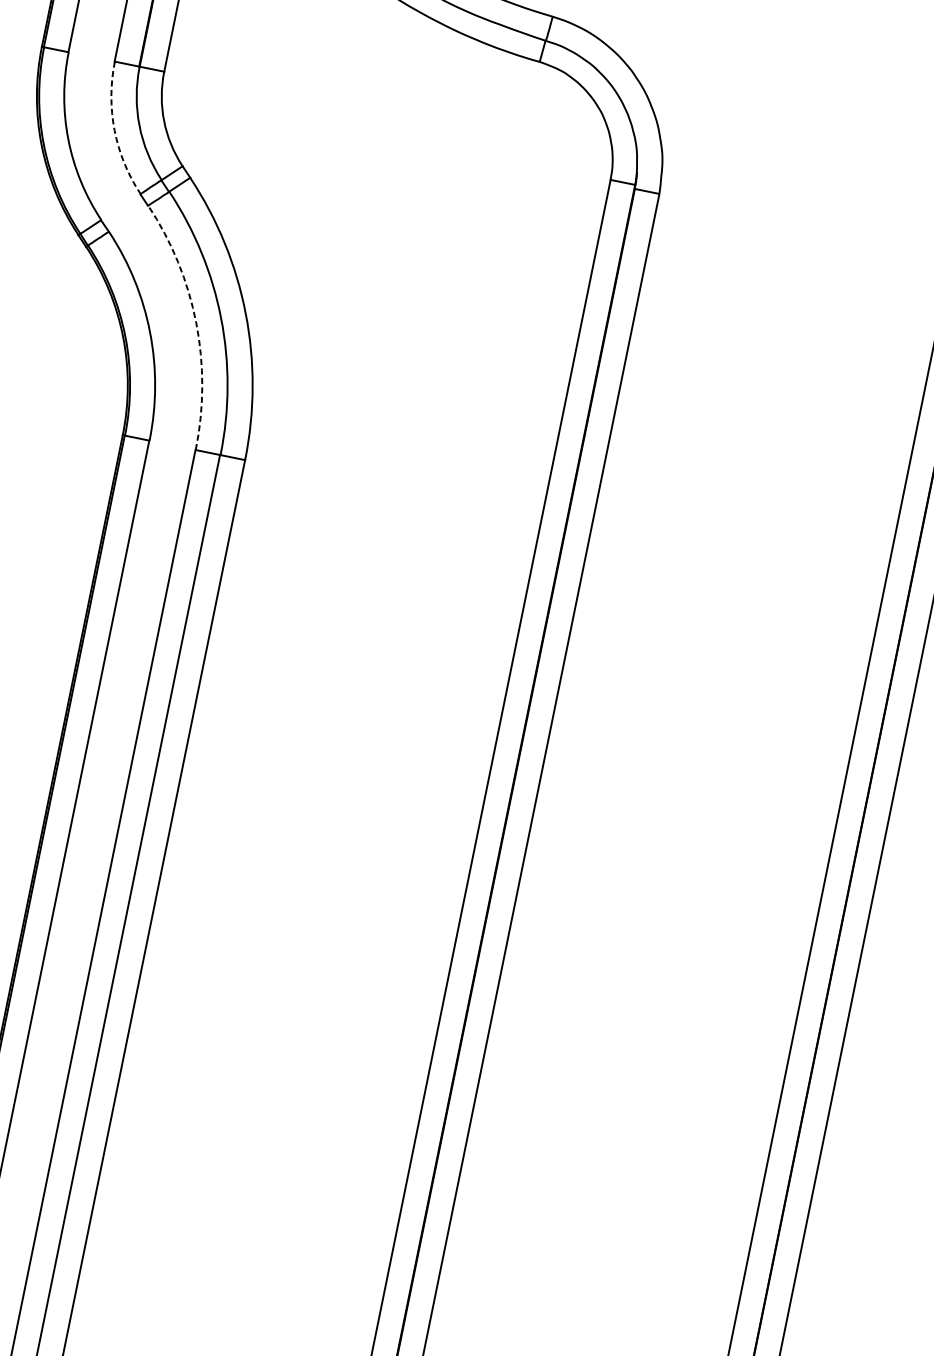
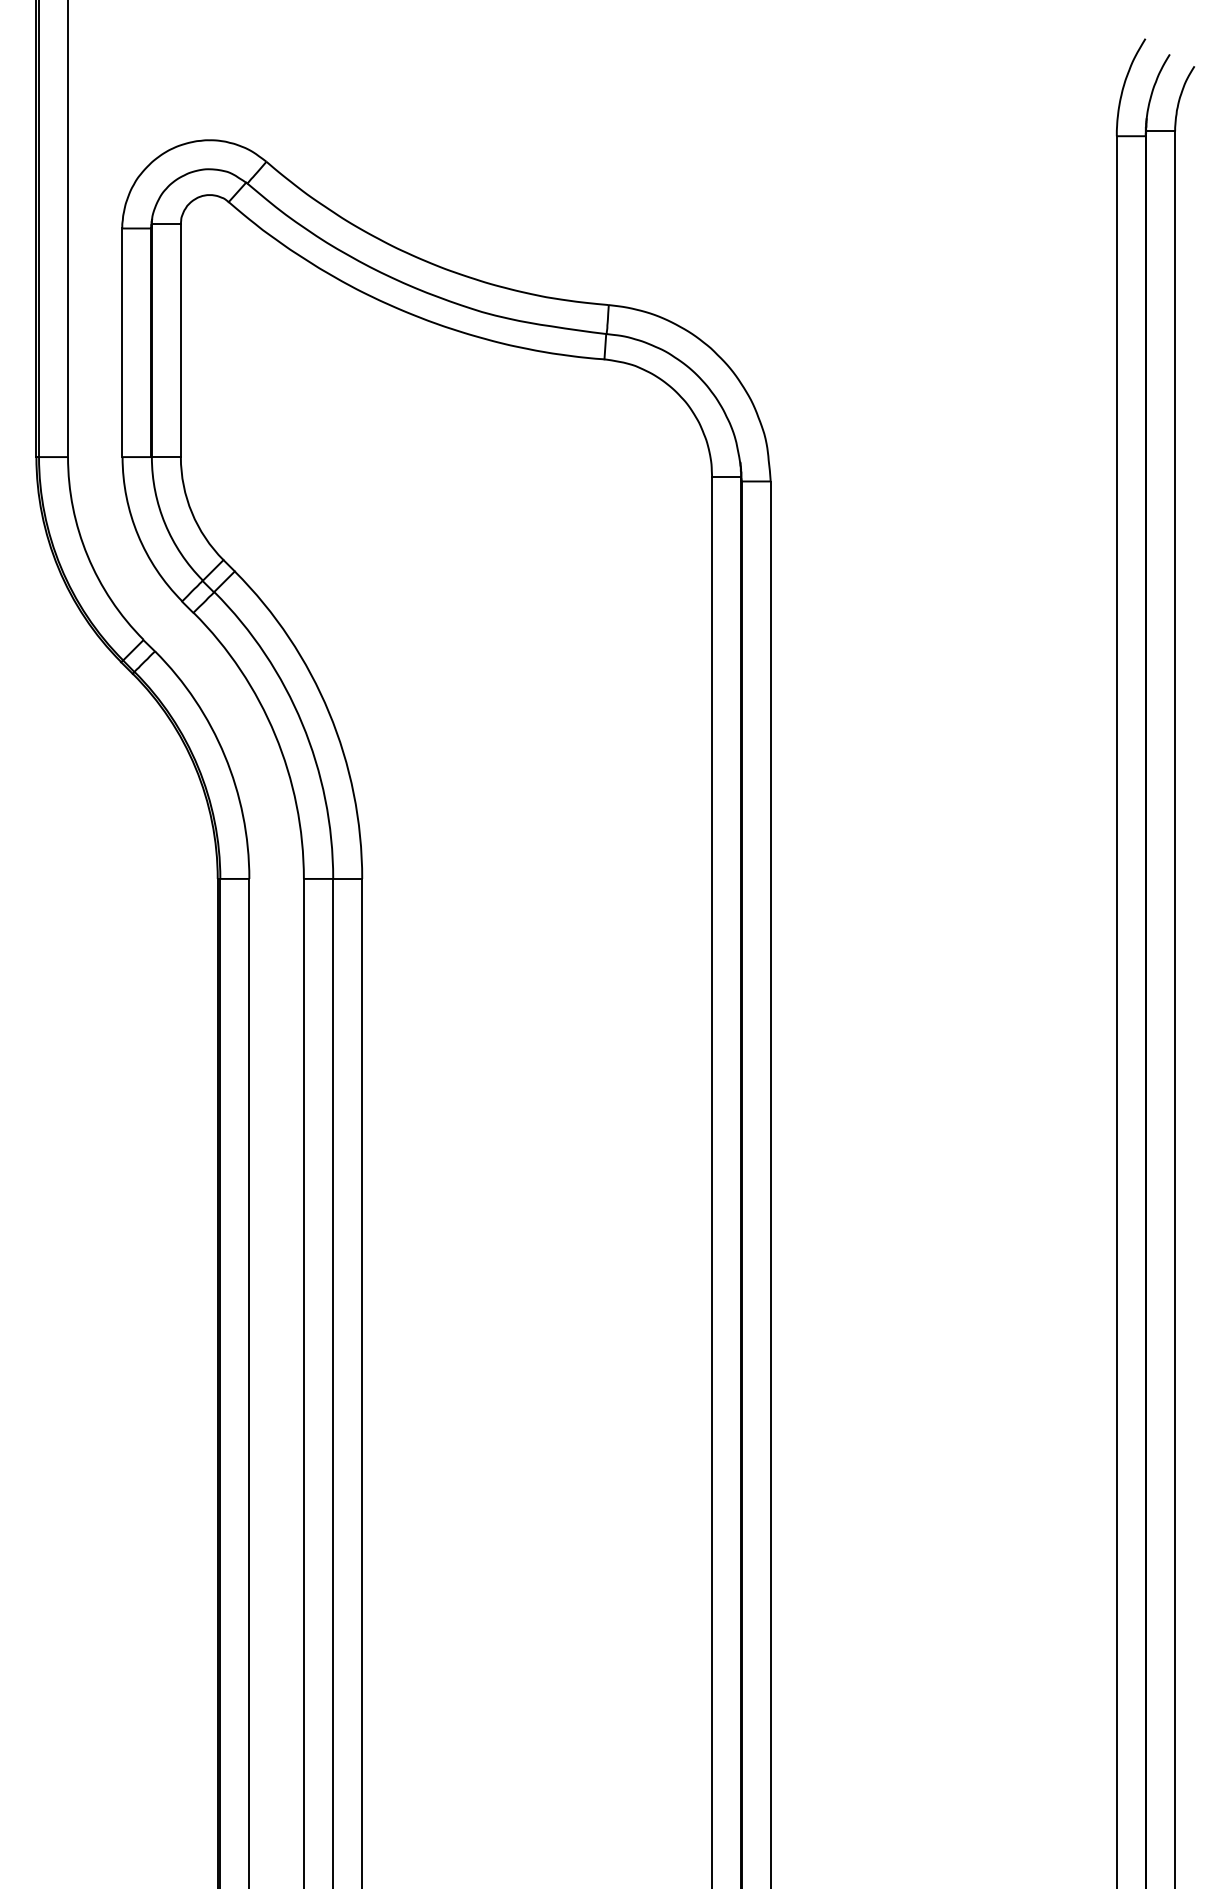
arc: (114, 130) -> (138, 535), dashed -> solid
arc: (196, 322) -> (275, 734), dashed -> solid

